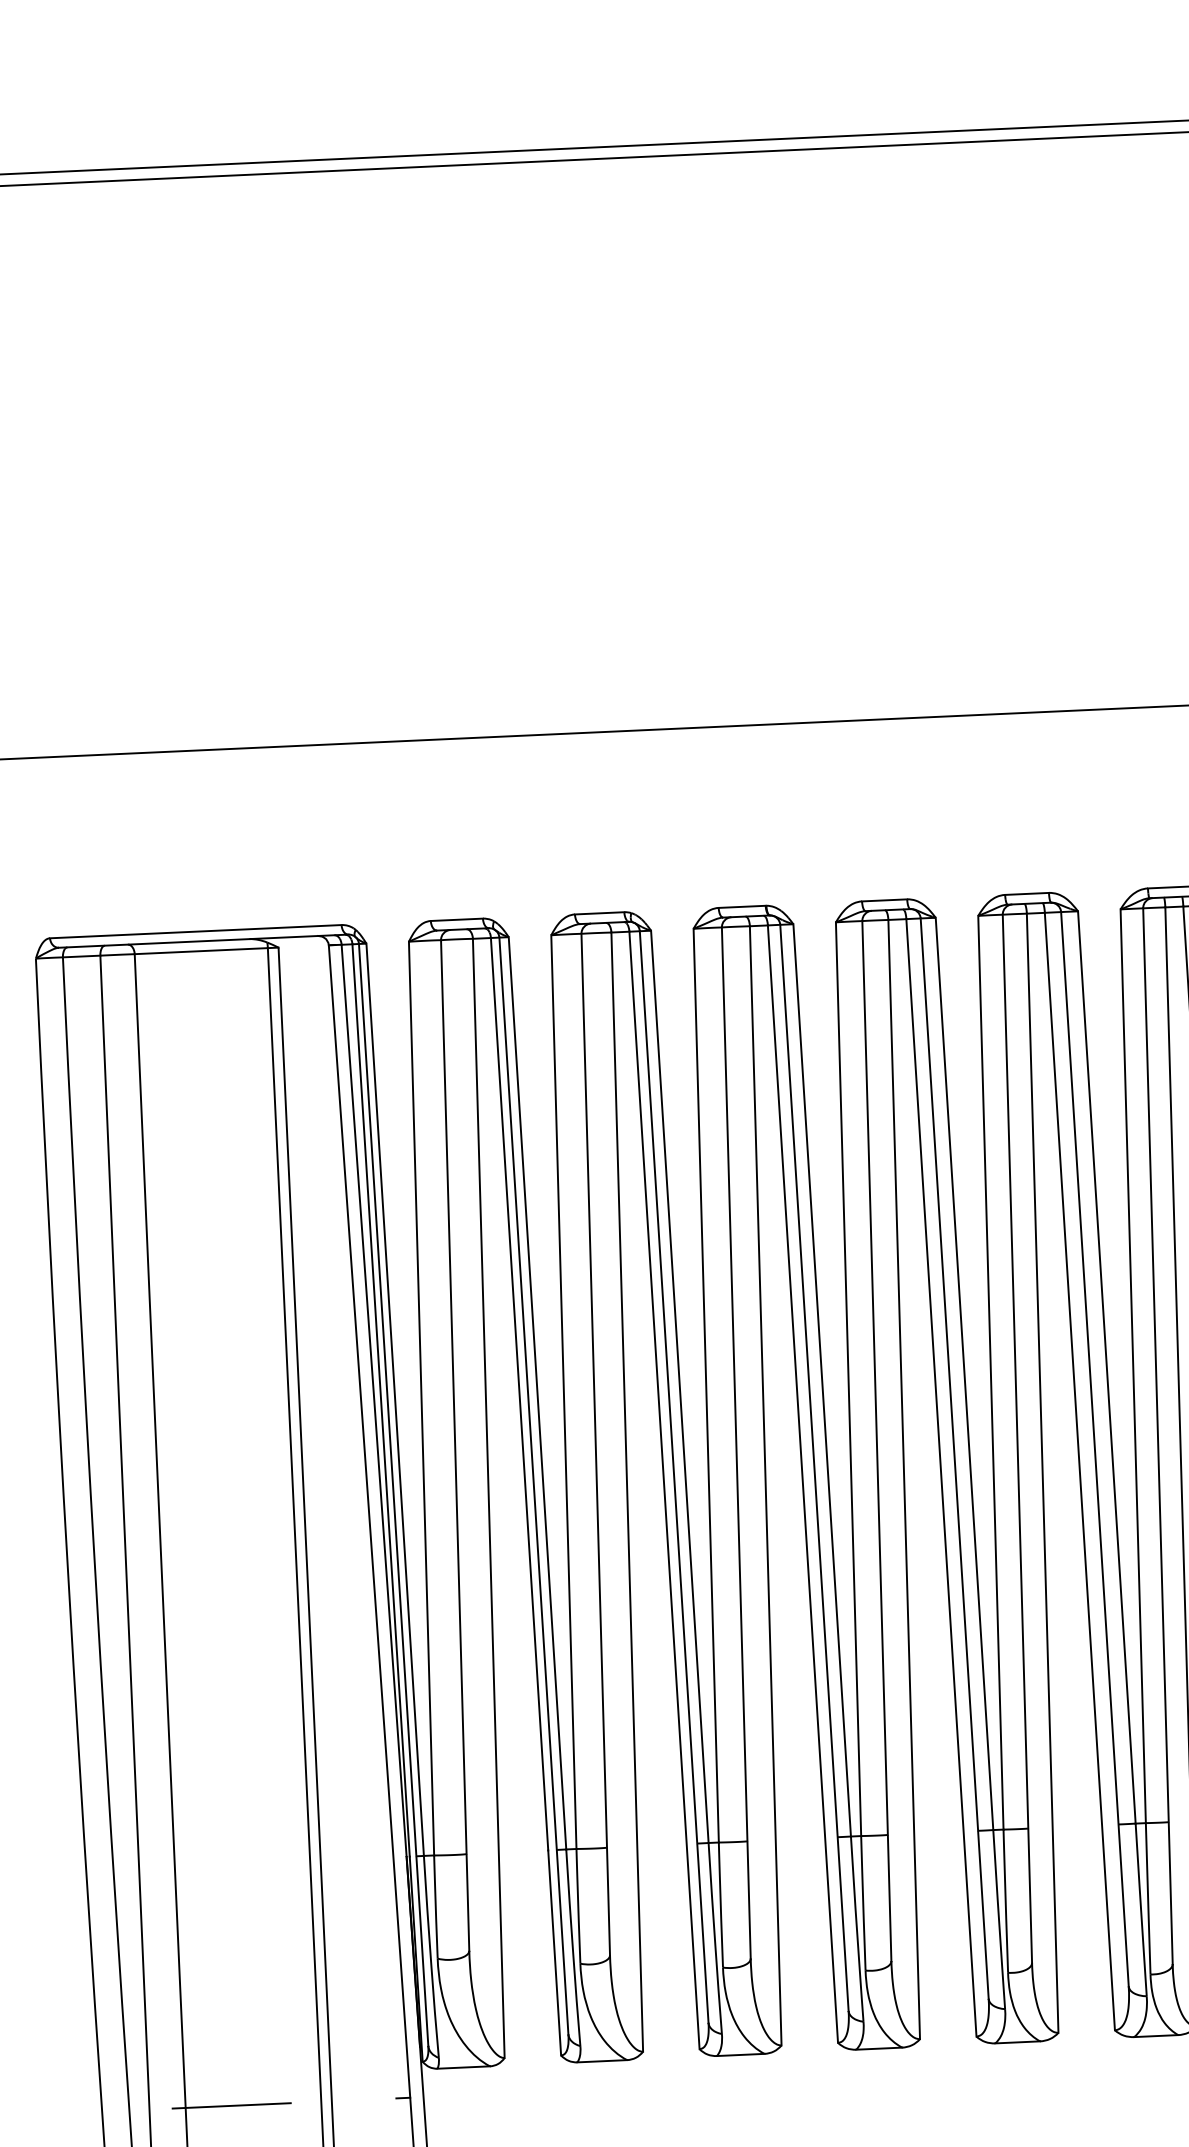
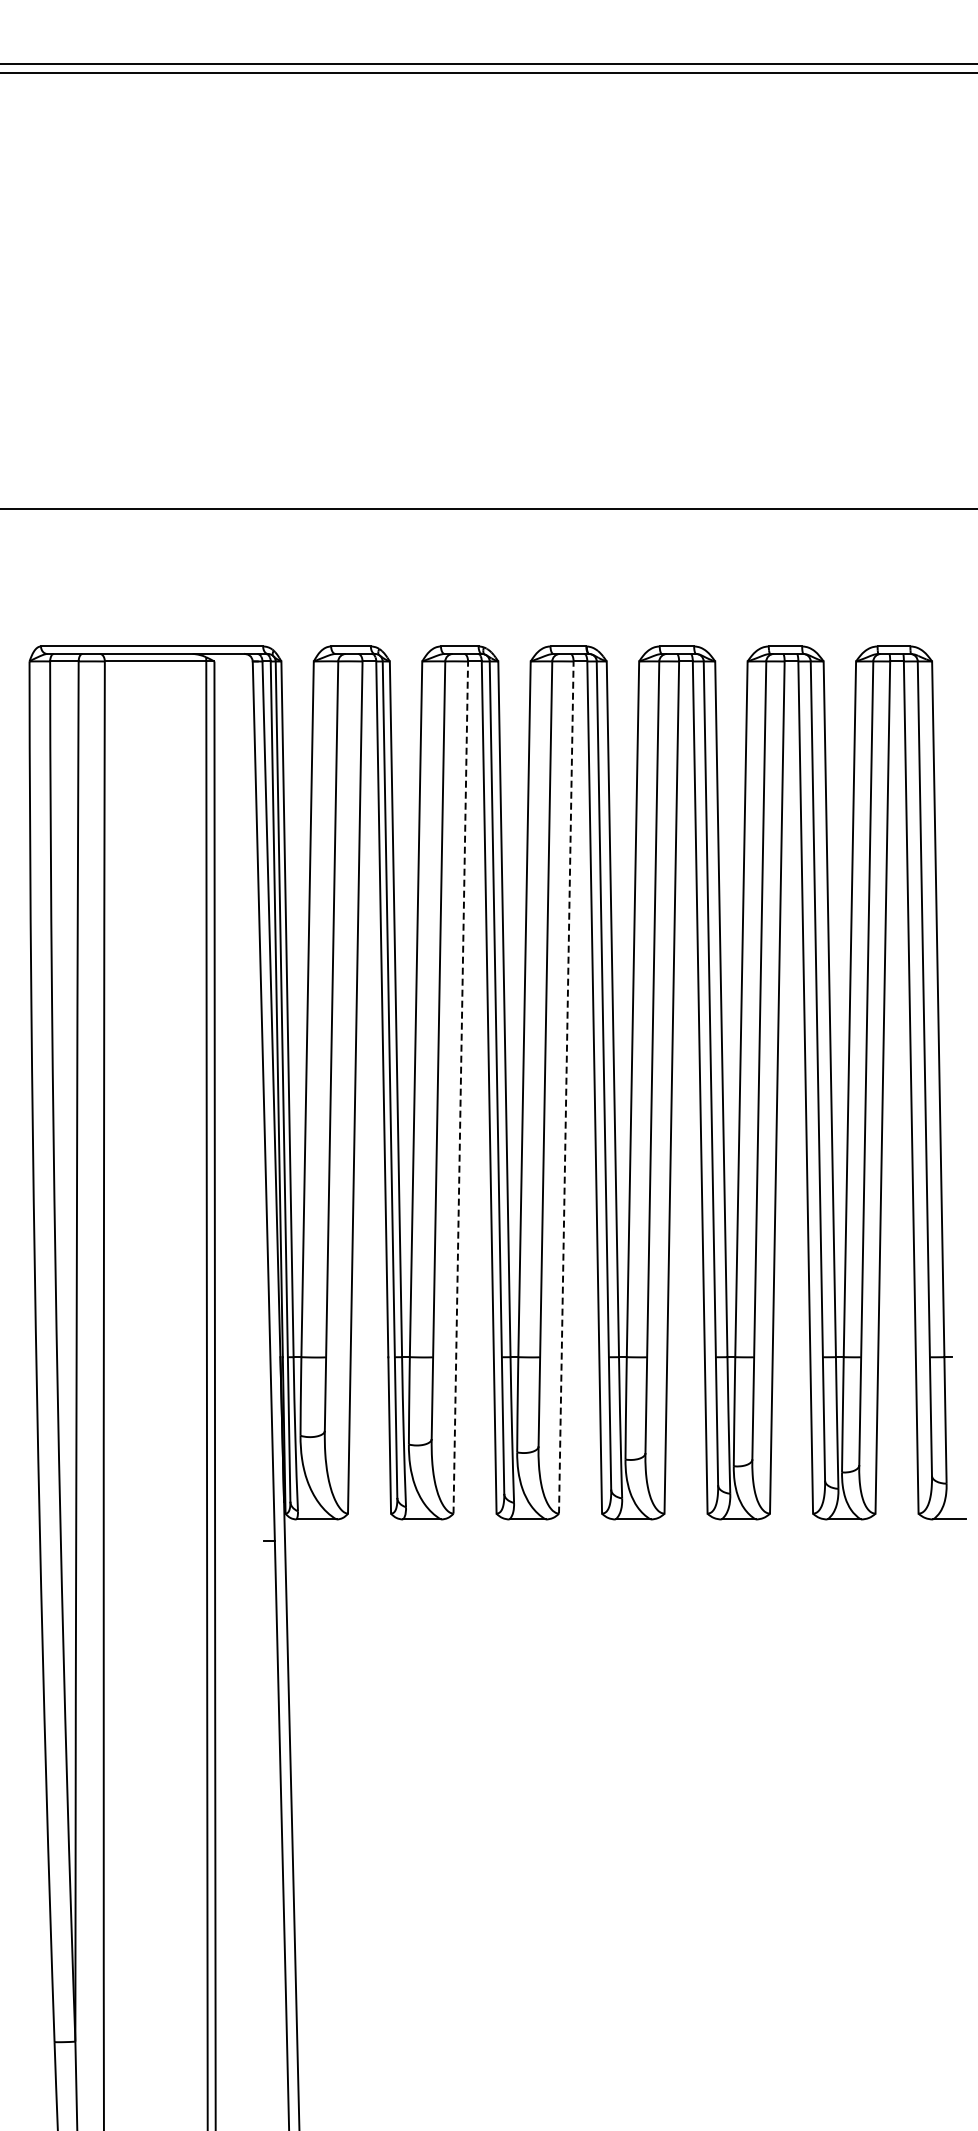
line: (765, 1485) -> (566, 1087), solid -> dashed
line: (626, 1492) -> (460, 1087), solid -> dashed
line: (231, 2105) -> (138, 1540), removed

